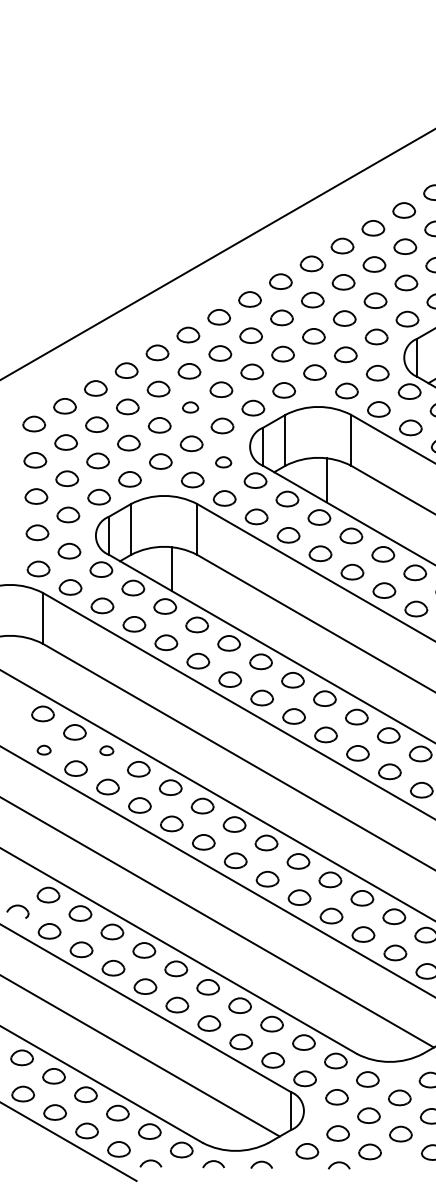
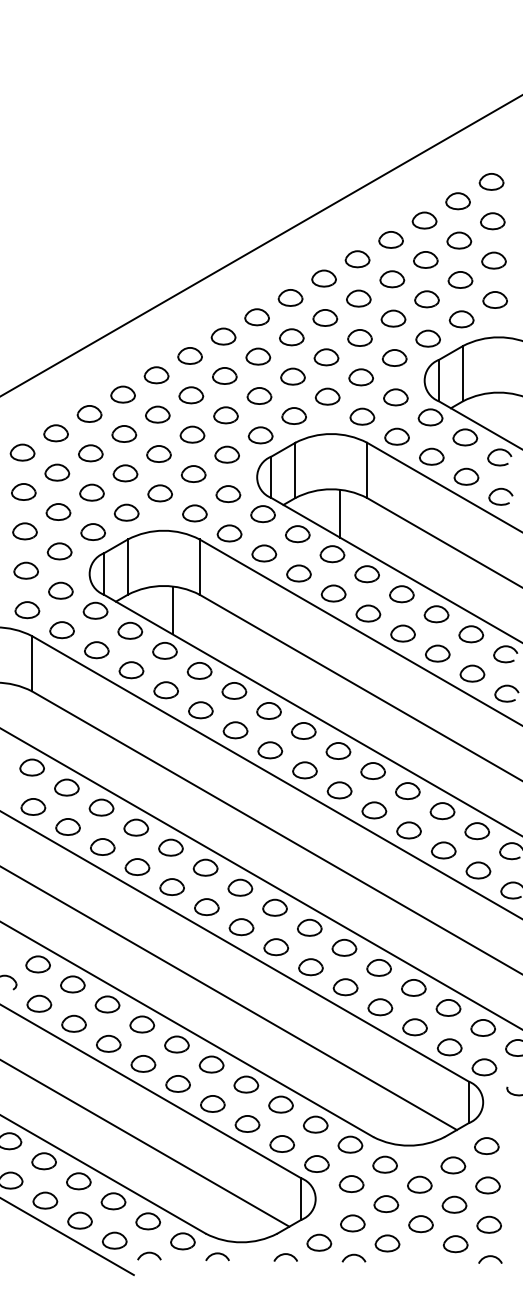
part: (190, 407) -> (192, 434), size x1.43
part: (223, 462) -> (228, 494), size x1.43
part: (44, 749) -> (33, 806), size x1.67
part: (106, 750) -> (101, 807), size x1.67
arc: (259, 1163) -> (283, 1255), moved

